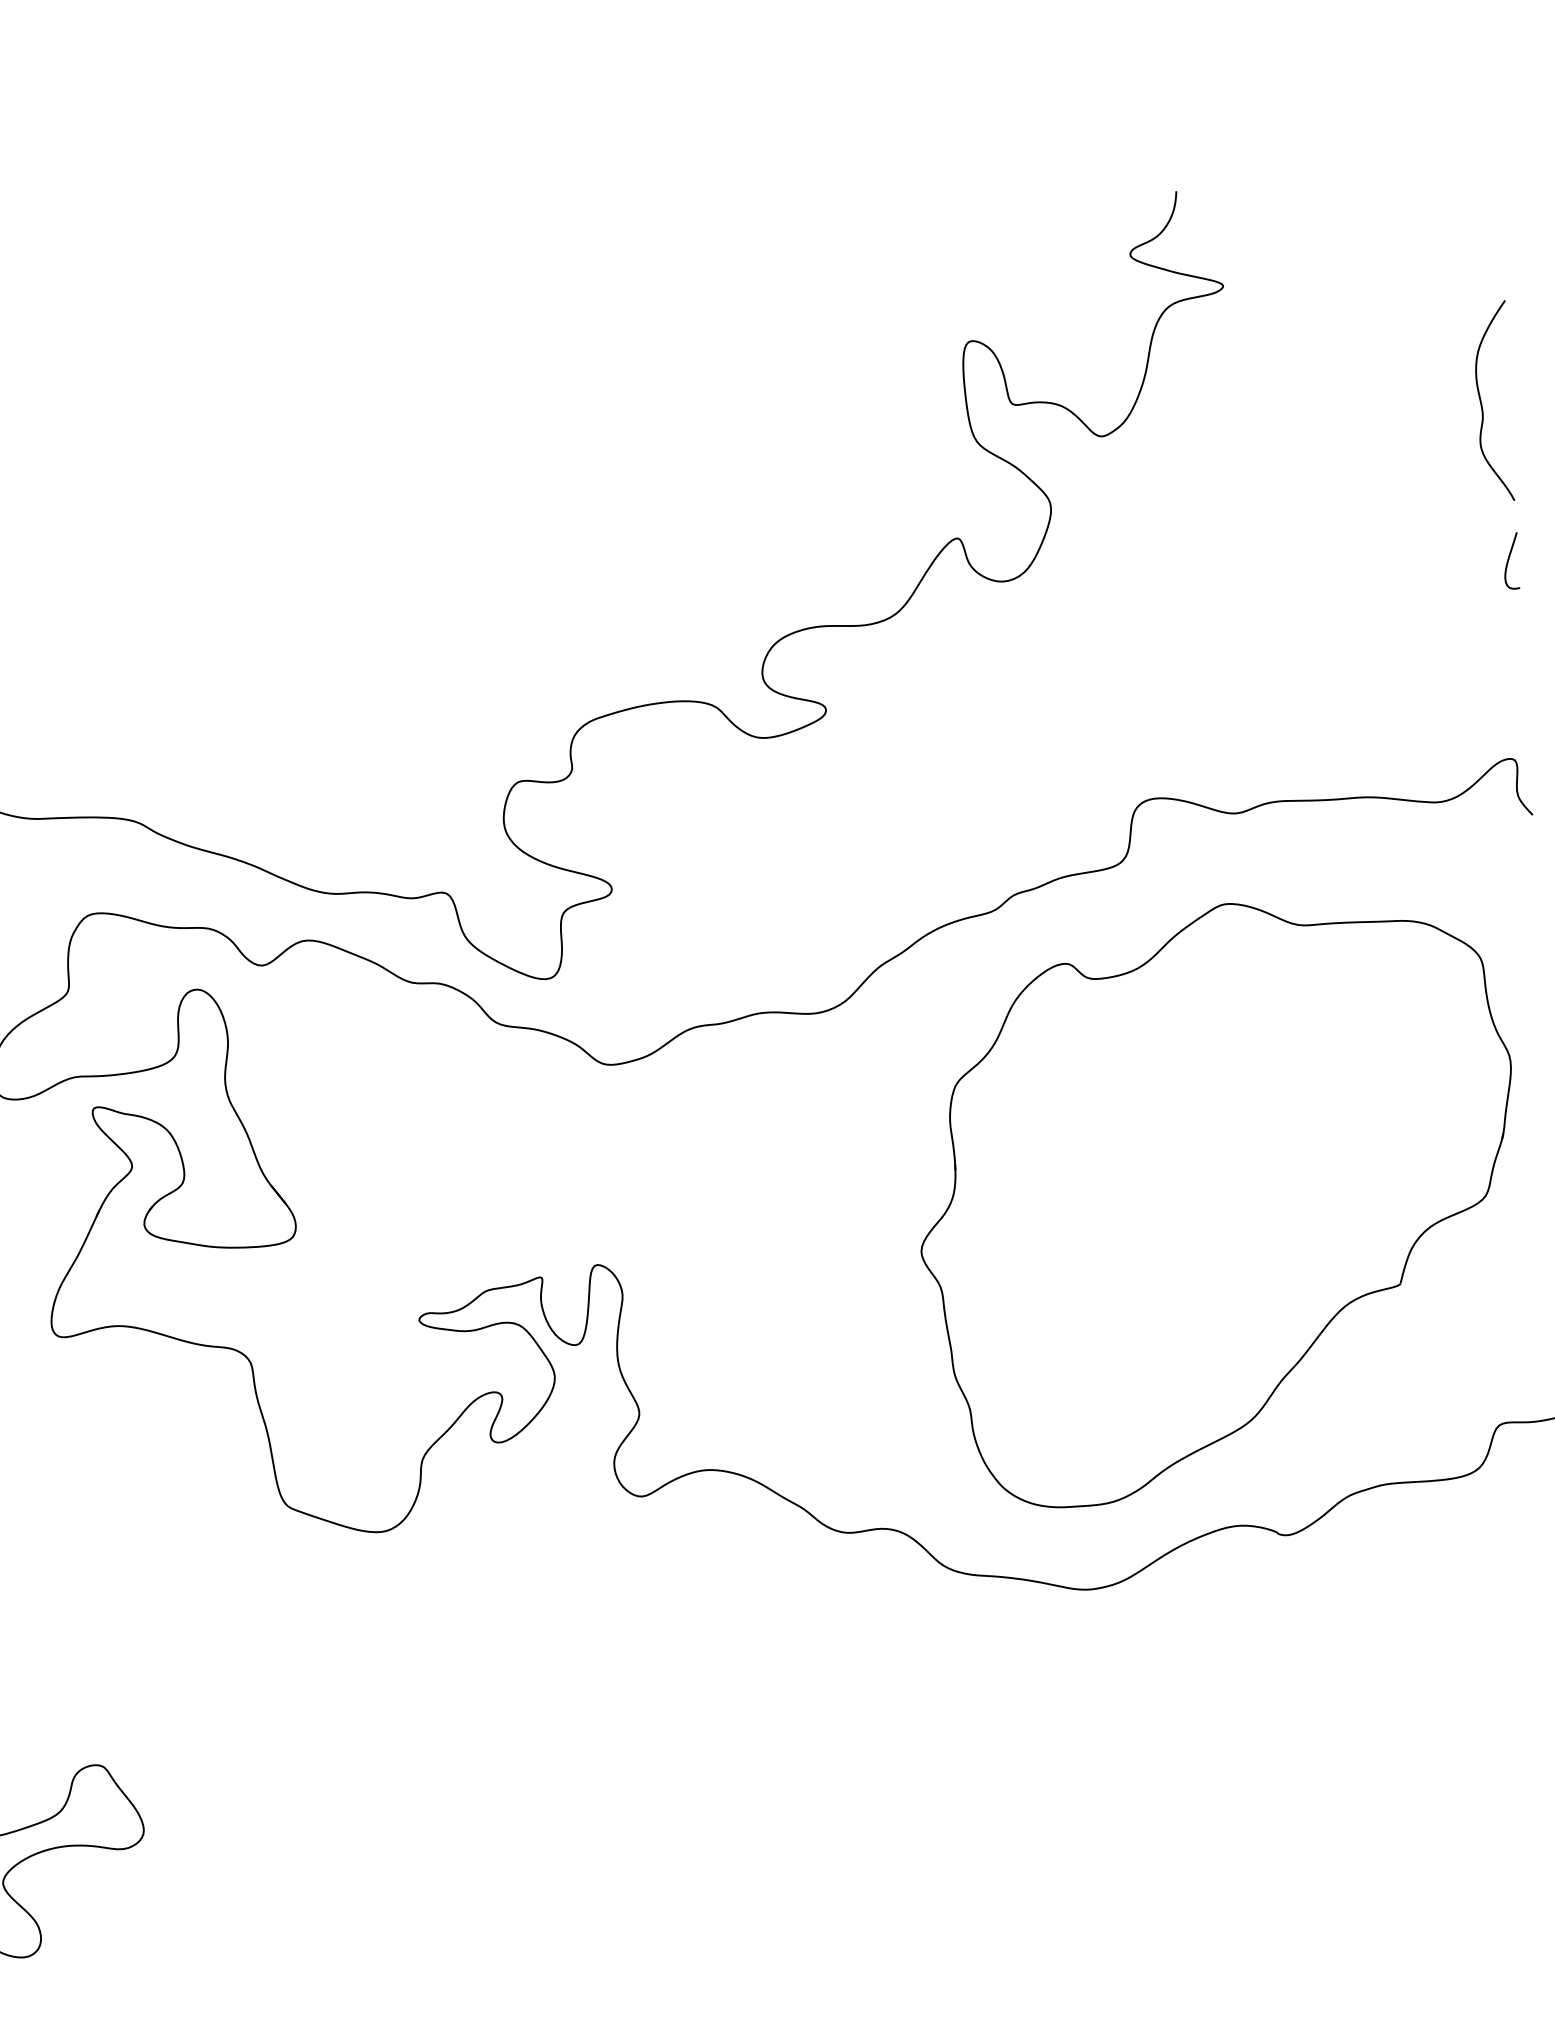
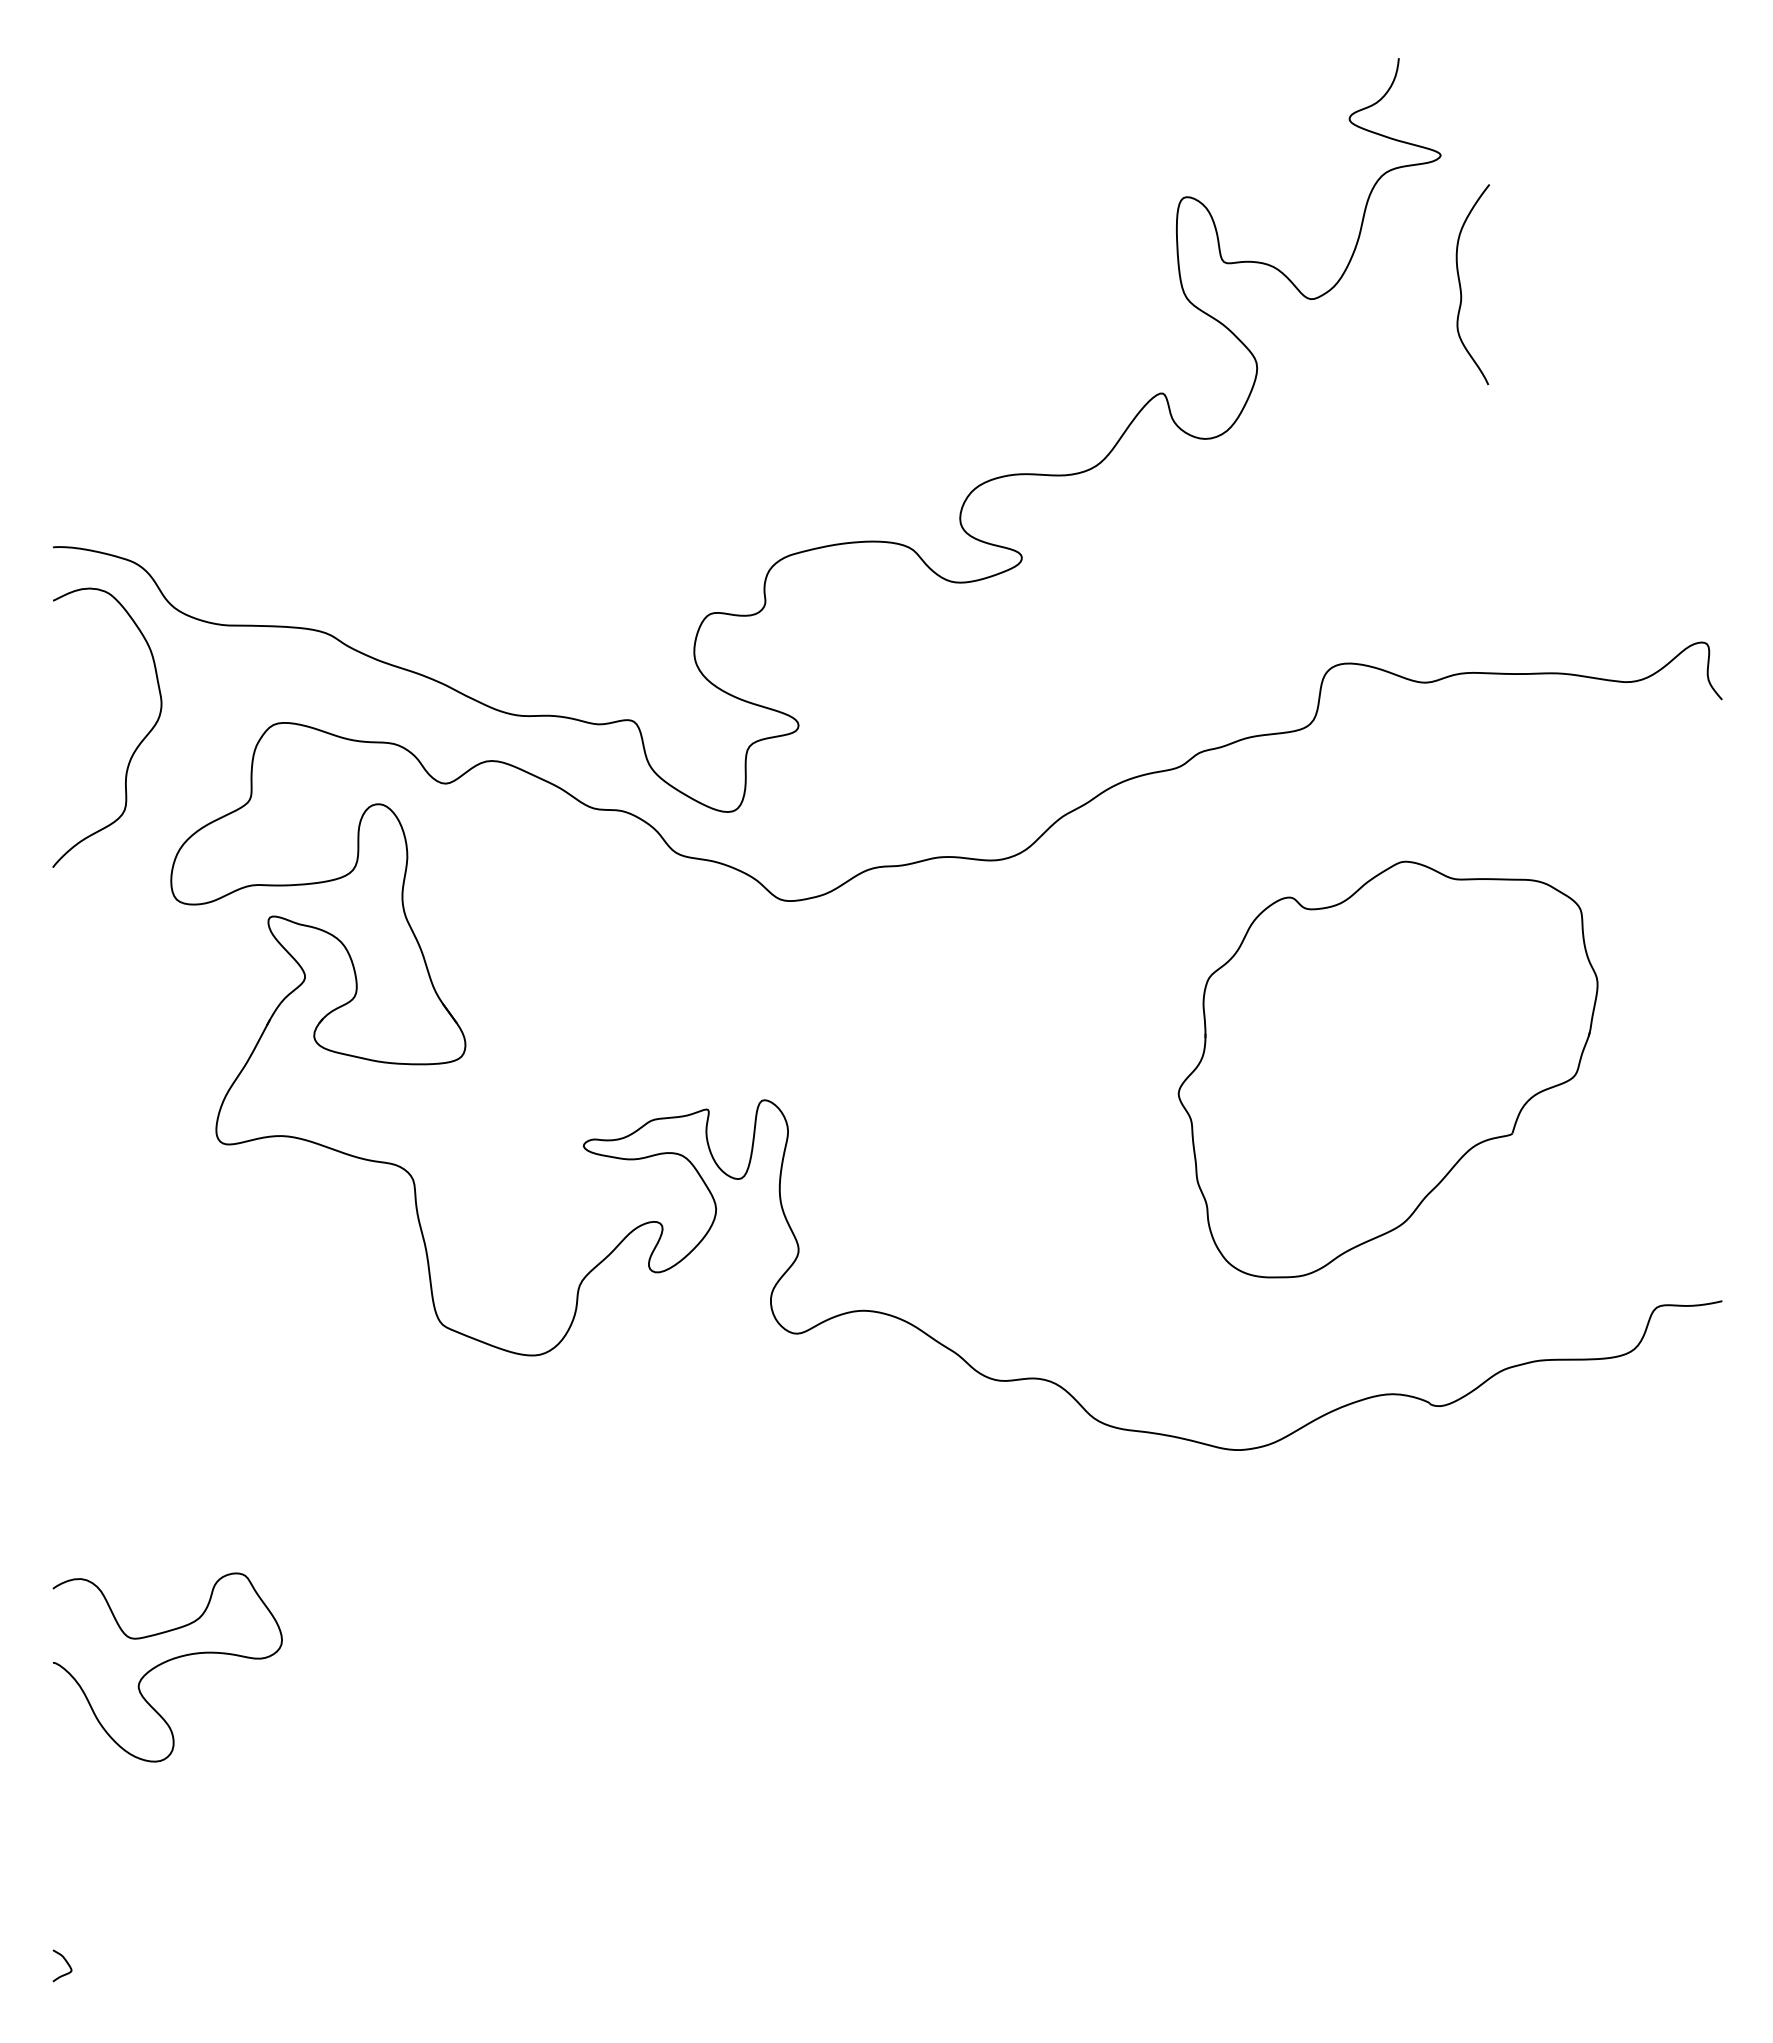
curve: (1482, 403) -> (1461, 286), moved
curve: (1509, 559) -> (1712, 443), removed
part: (1218, 1201) -> (1388, 1069), size x0.7

